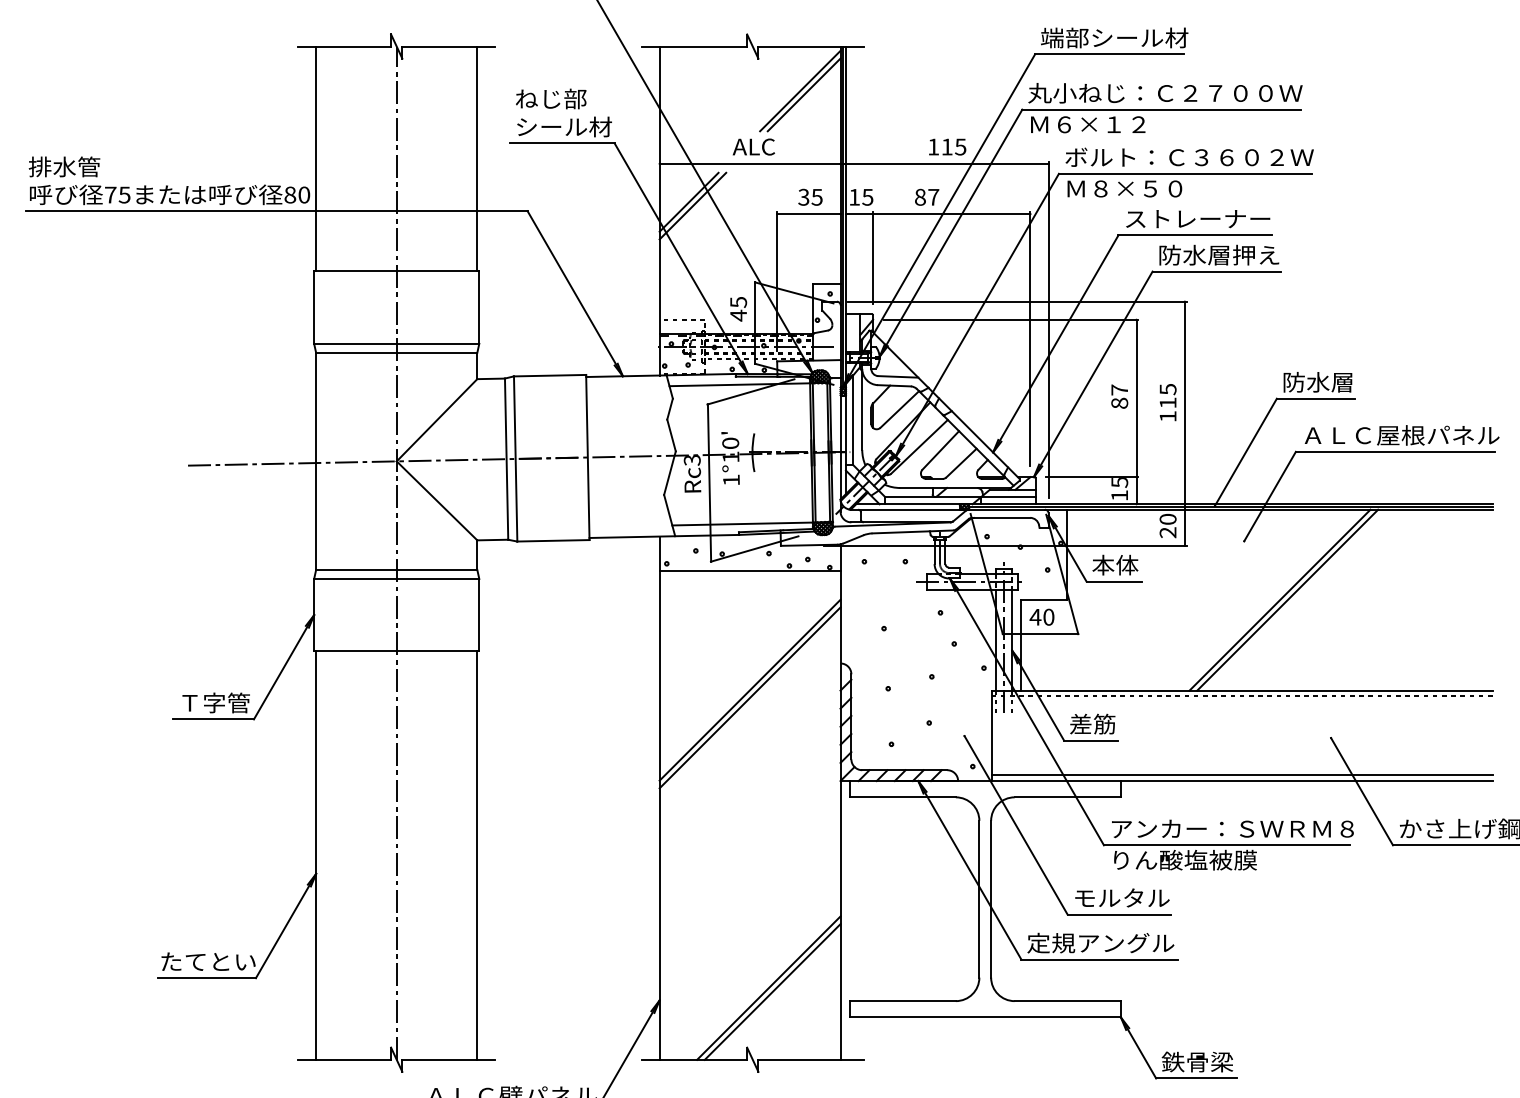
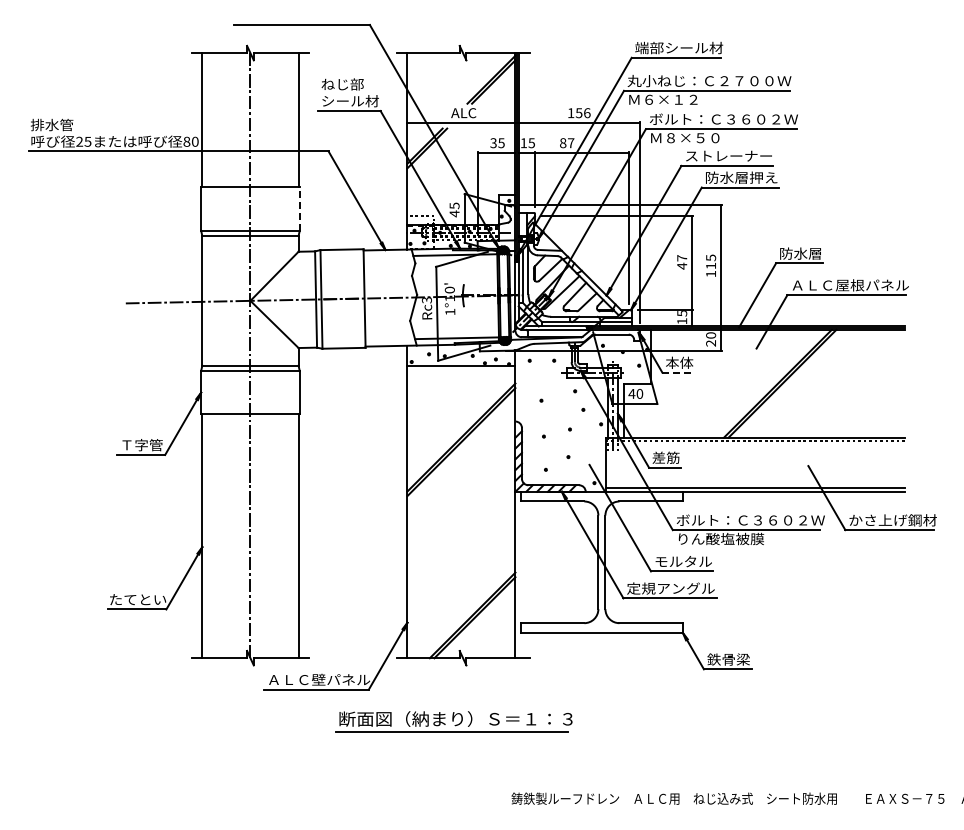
text: (952, 147) -> (582, 113), 115 -> 156
text: (110, 194) -> (79, 141), 75 -> 25
line: (478, 308) -> (299, 209), solid -> dashed
text: (1120, 402) -> (682, 265), 87 -> 47
line: (1115, 581) -> (679, 372), solid -> dashed
text: (1234, 827) -> (750, 519), アンカー：ＳＷＲＭ８ -> ボルト：Ｃ３６０２Ｗ

